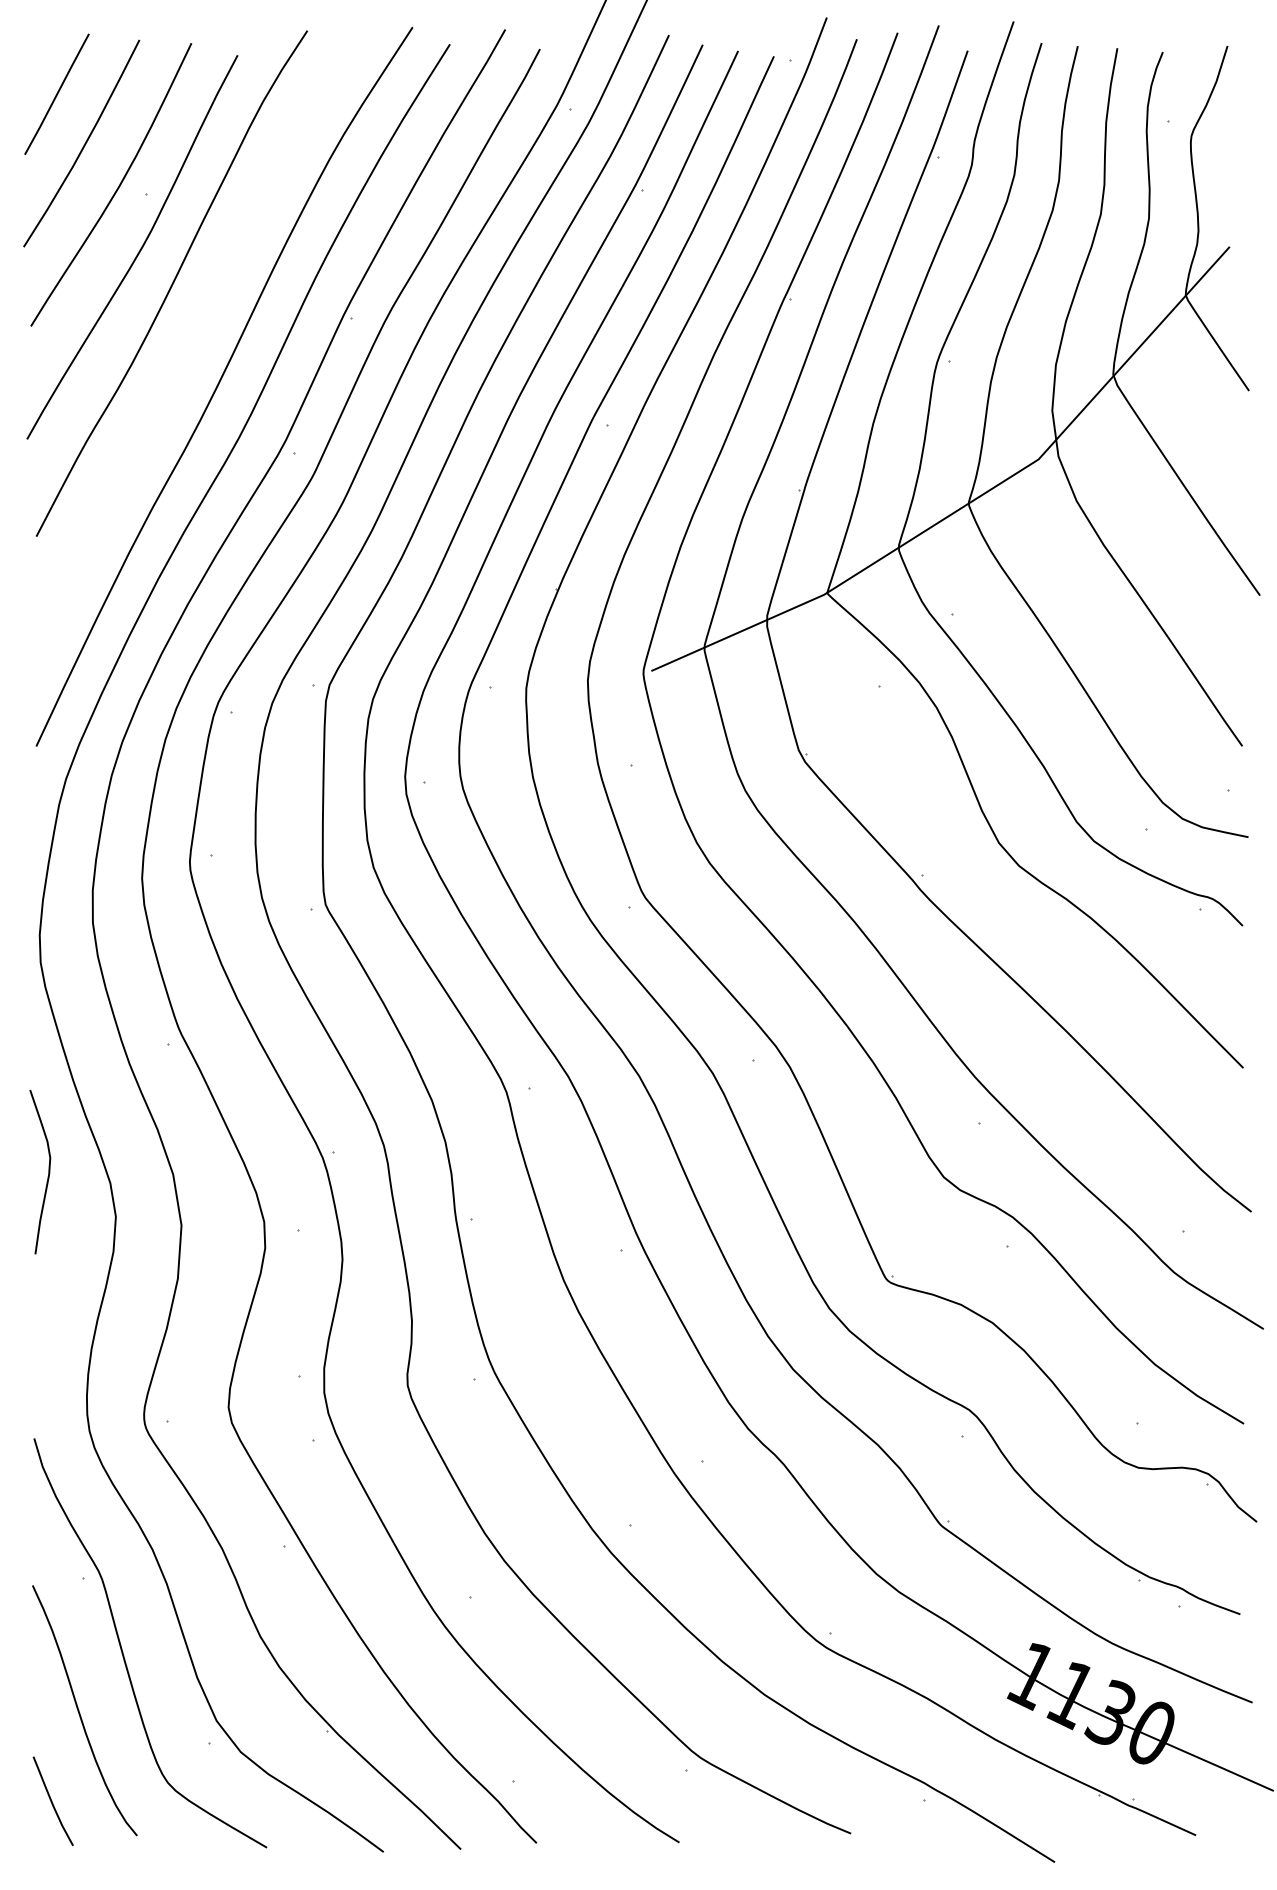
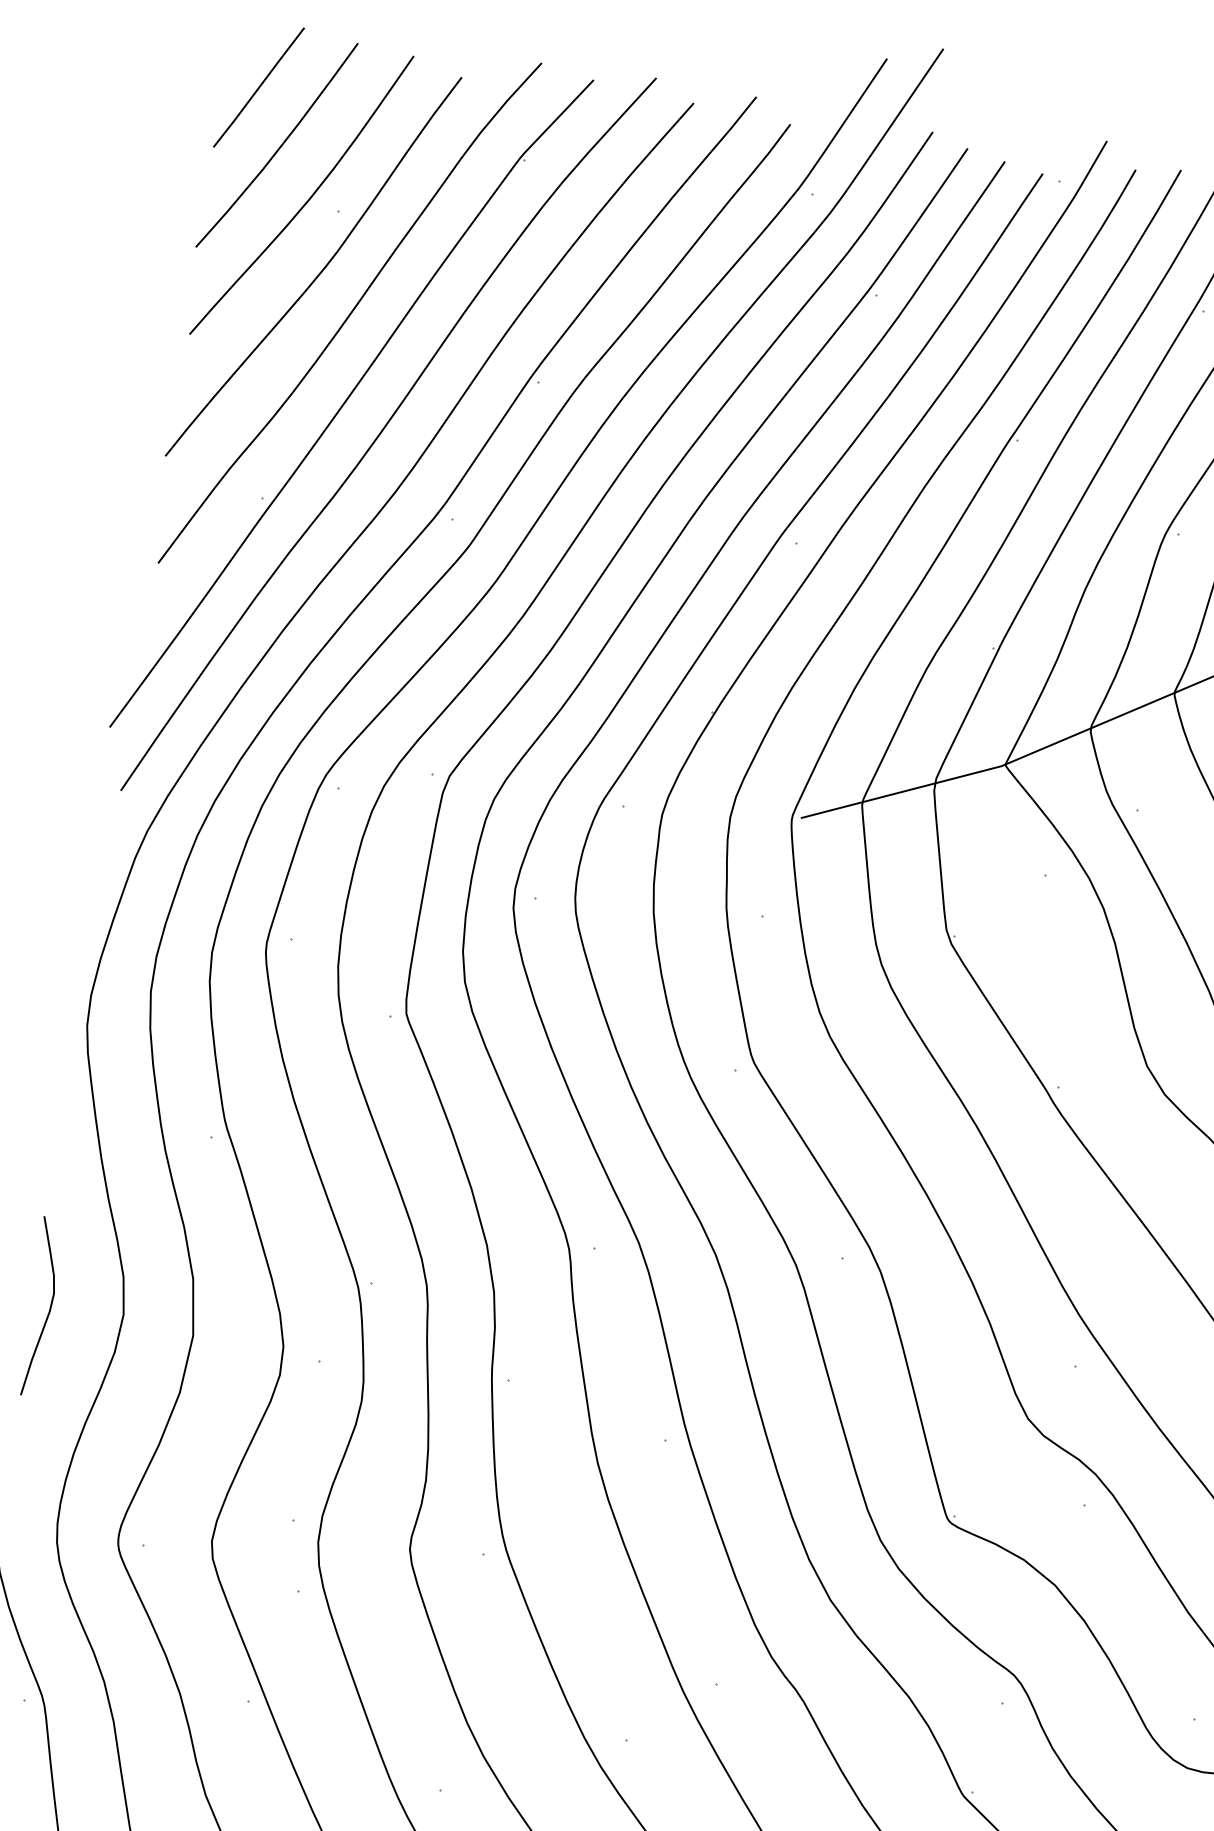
part: (186, 364) -> (351, 403), added
curve: (48, 1172) -> (49, 1308), moved

